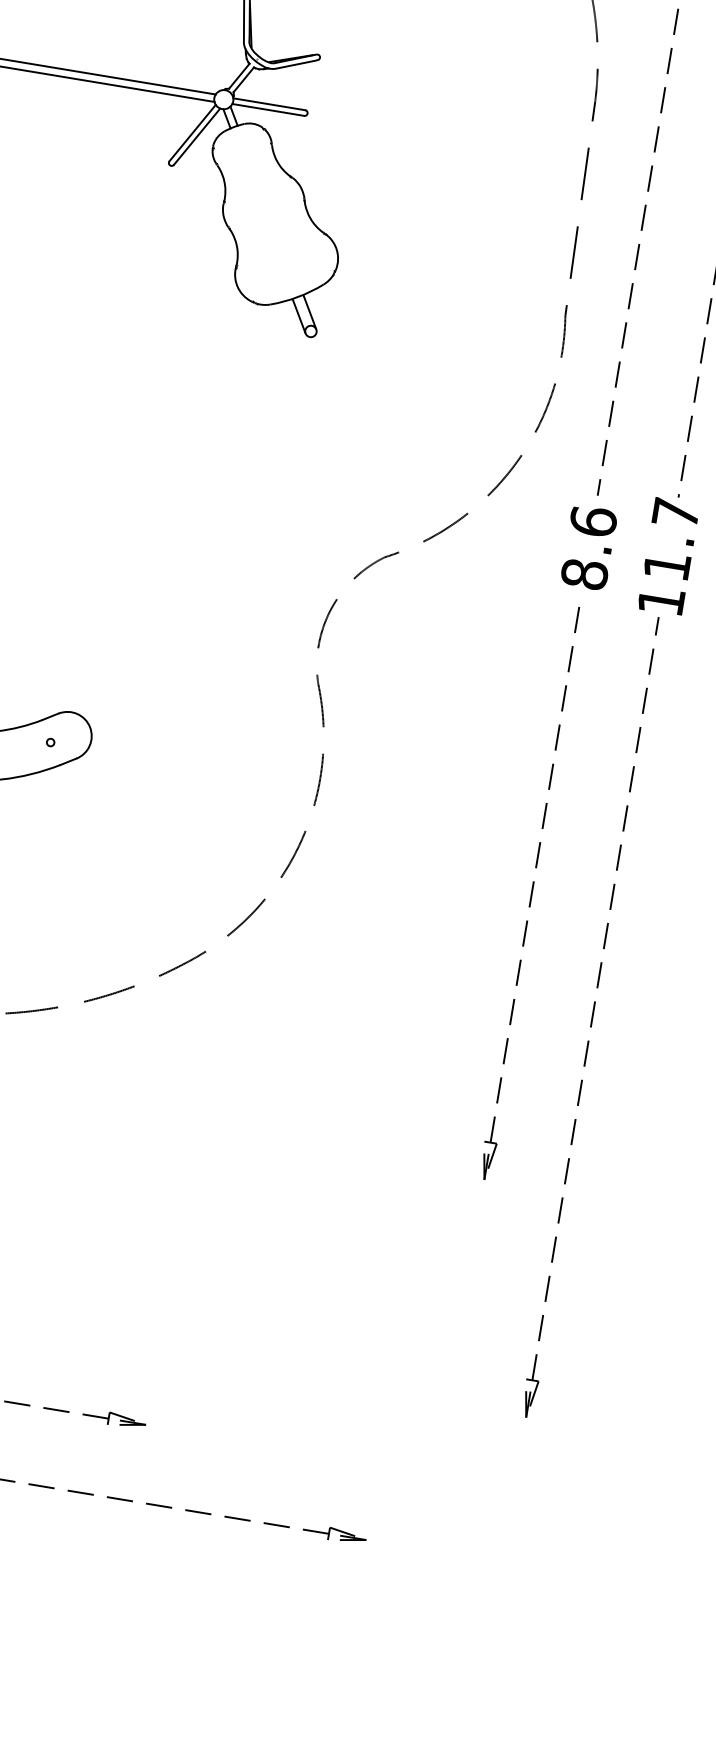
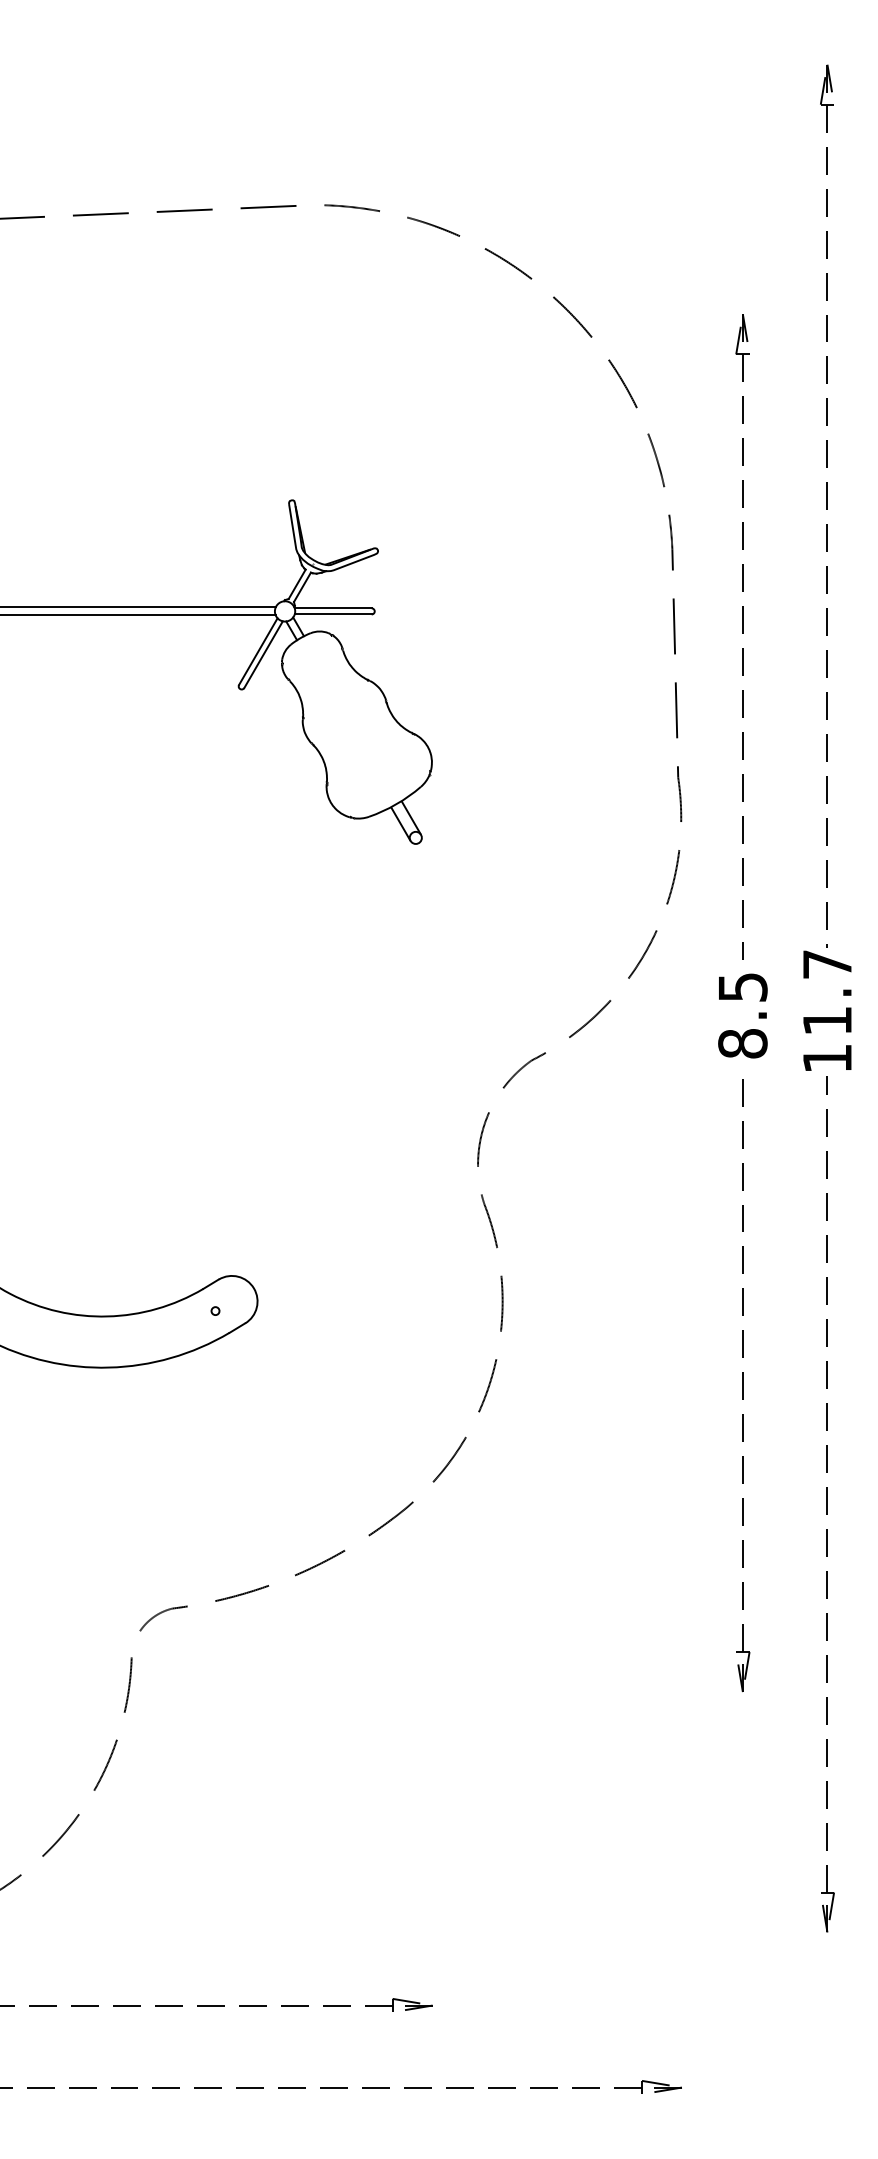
text: (593, 520) -> (742, 986), 8.6 -> 8.5

